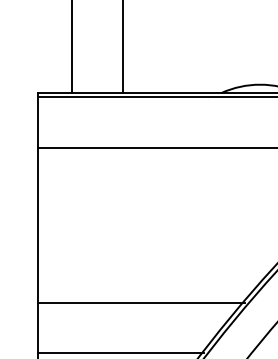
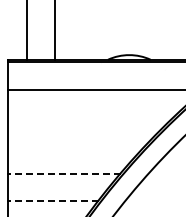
line: (139, 303) -> (63, 174), solid -> dashed
line: (119, 352) -> (52, 201), solid -> dashed

